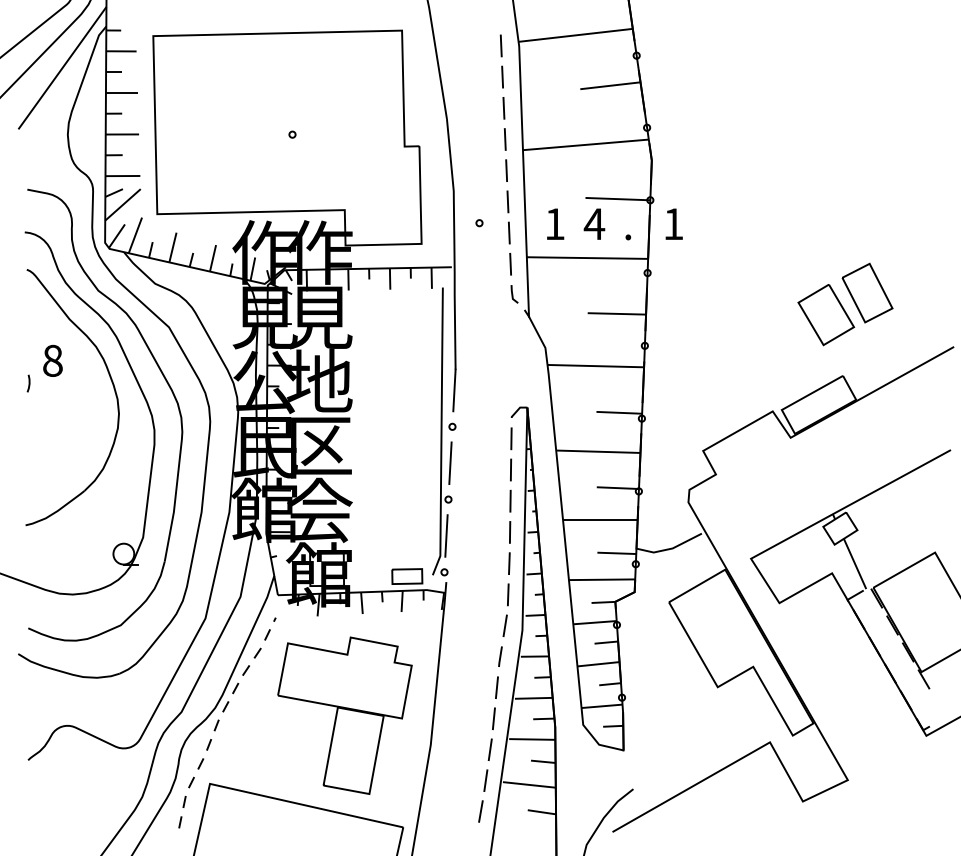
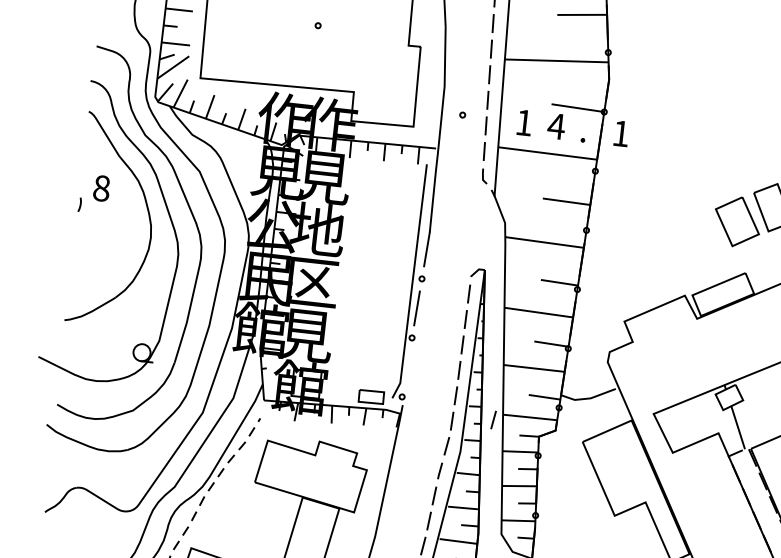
text: (319, 509) -> (305, 334), 会 -> 見
line: (446, 535) -> (407, 367), removed
line: (557, 587) -> (493, 419), added

